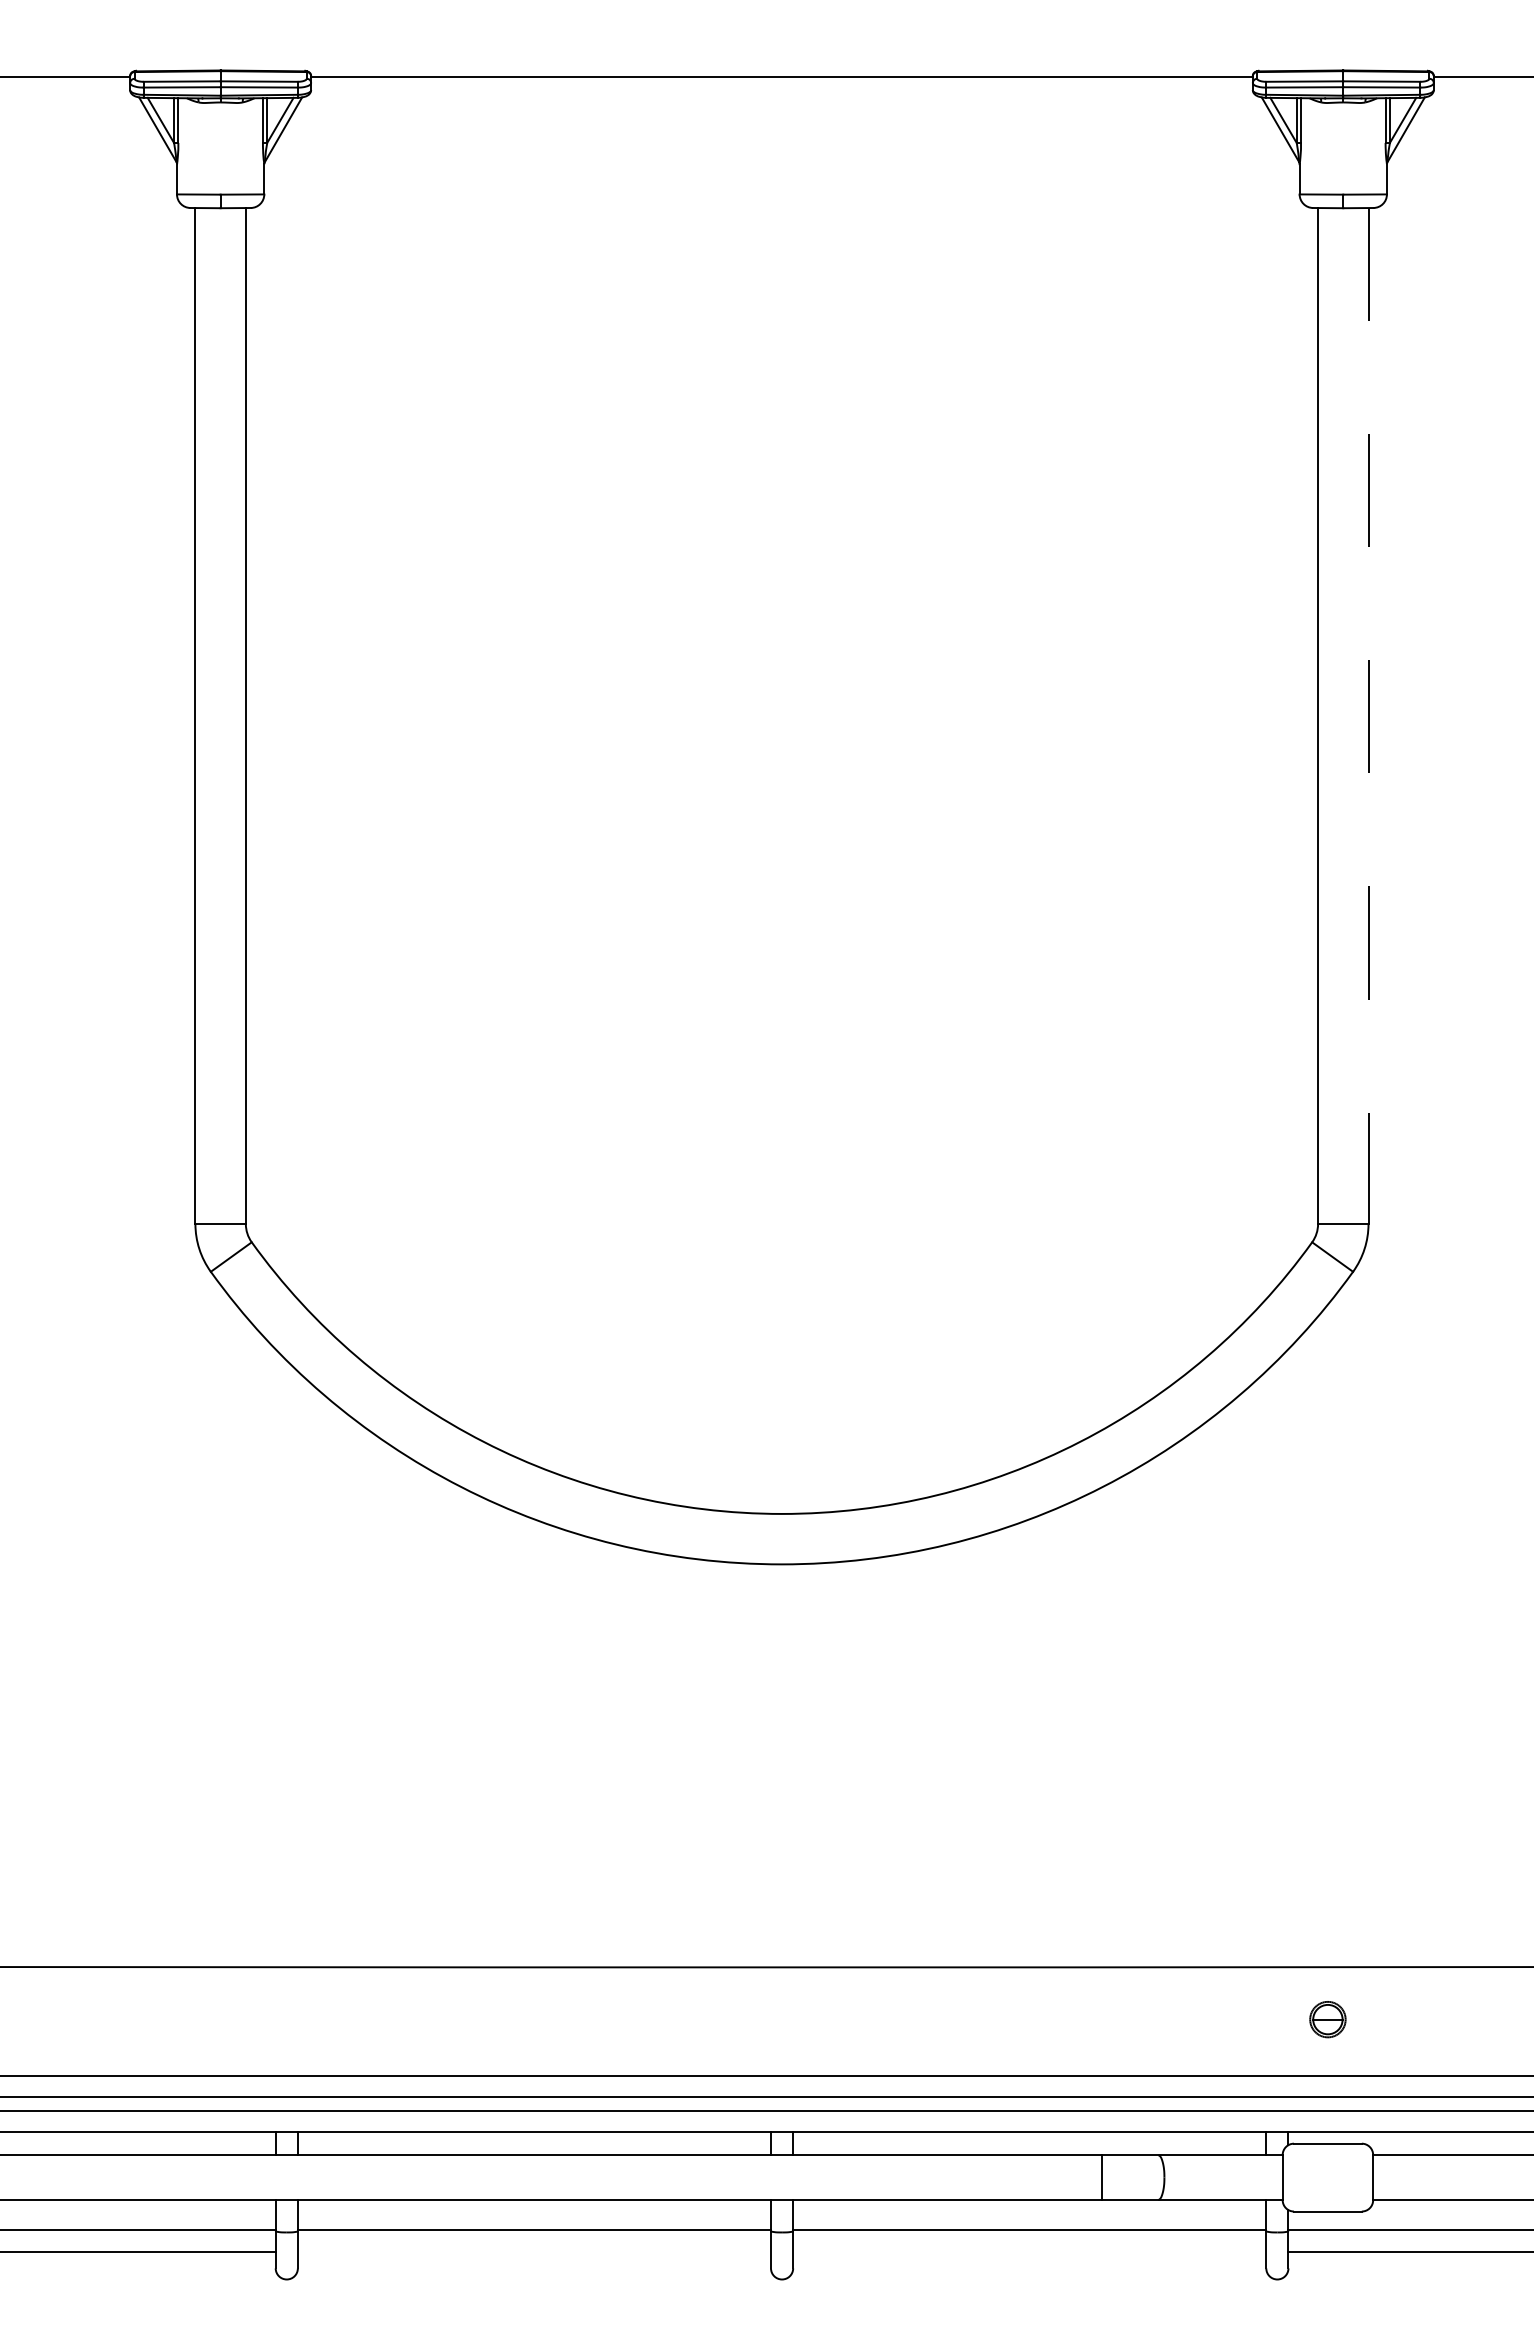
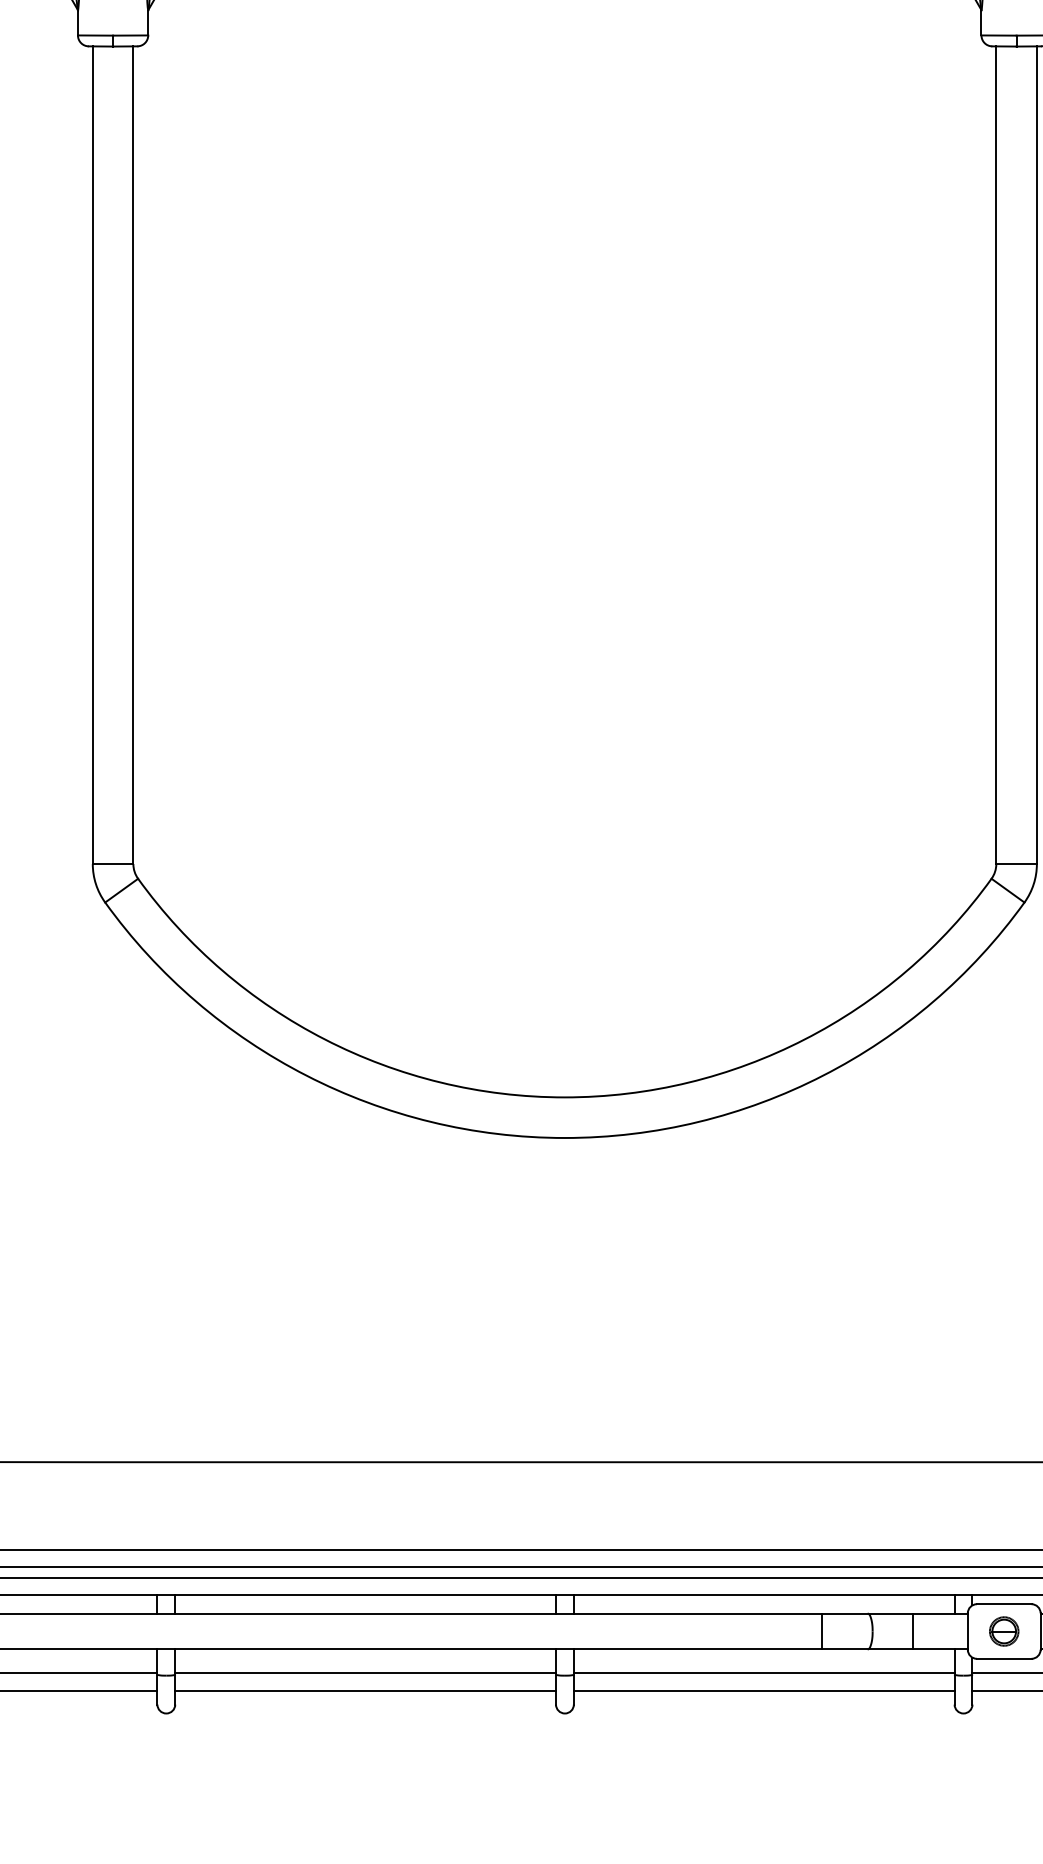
line: (1368, 716) -> (1036, 455), dashed -> solid
part: (1327, 2019) -> (1003, 1631), moved
line: (1214, 2177) -> (912, 1631), added
line: (534, 2251) -> (365, 1690), added
line: (1029, 2251) -> (764, 1690), added

